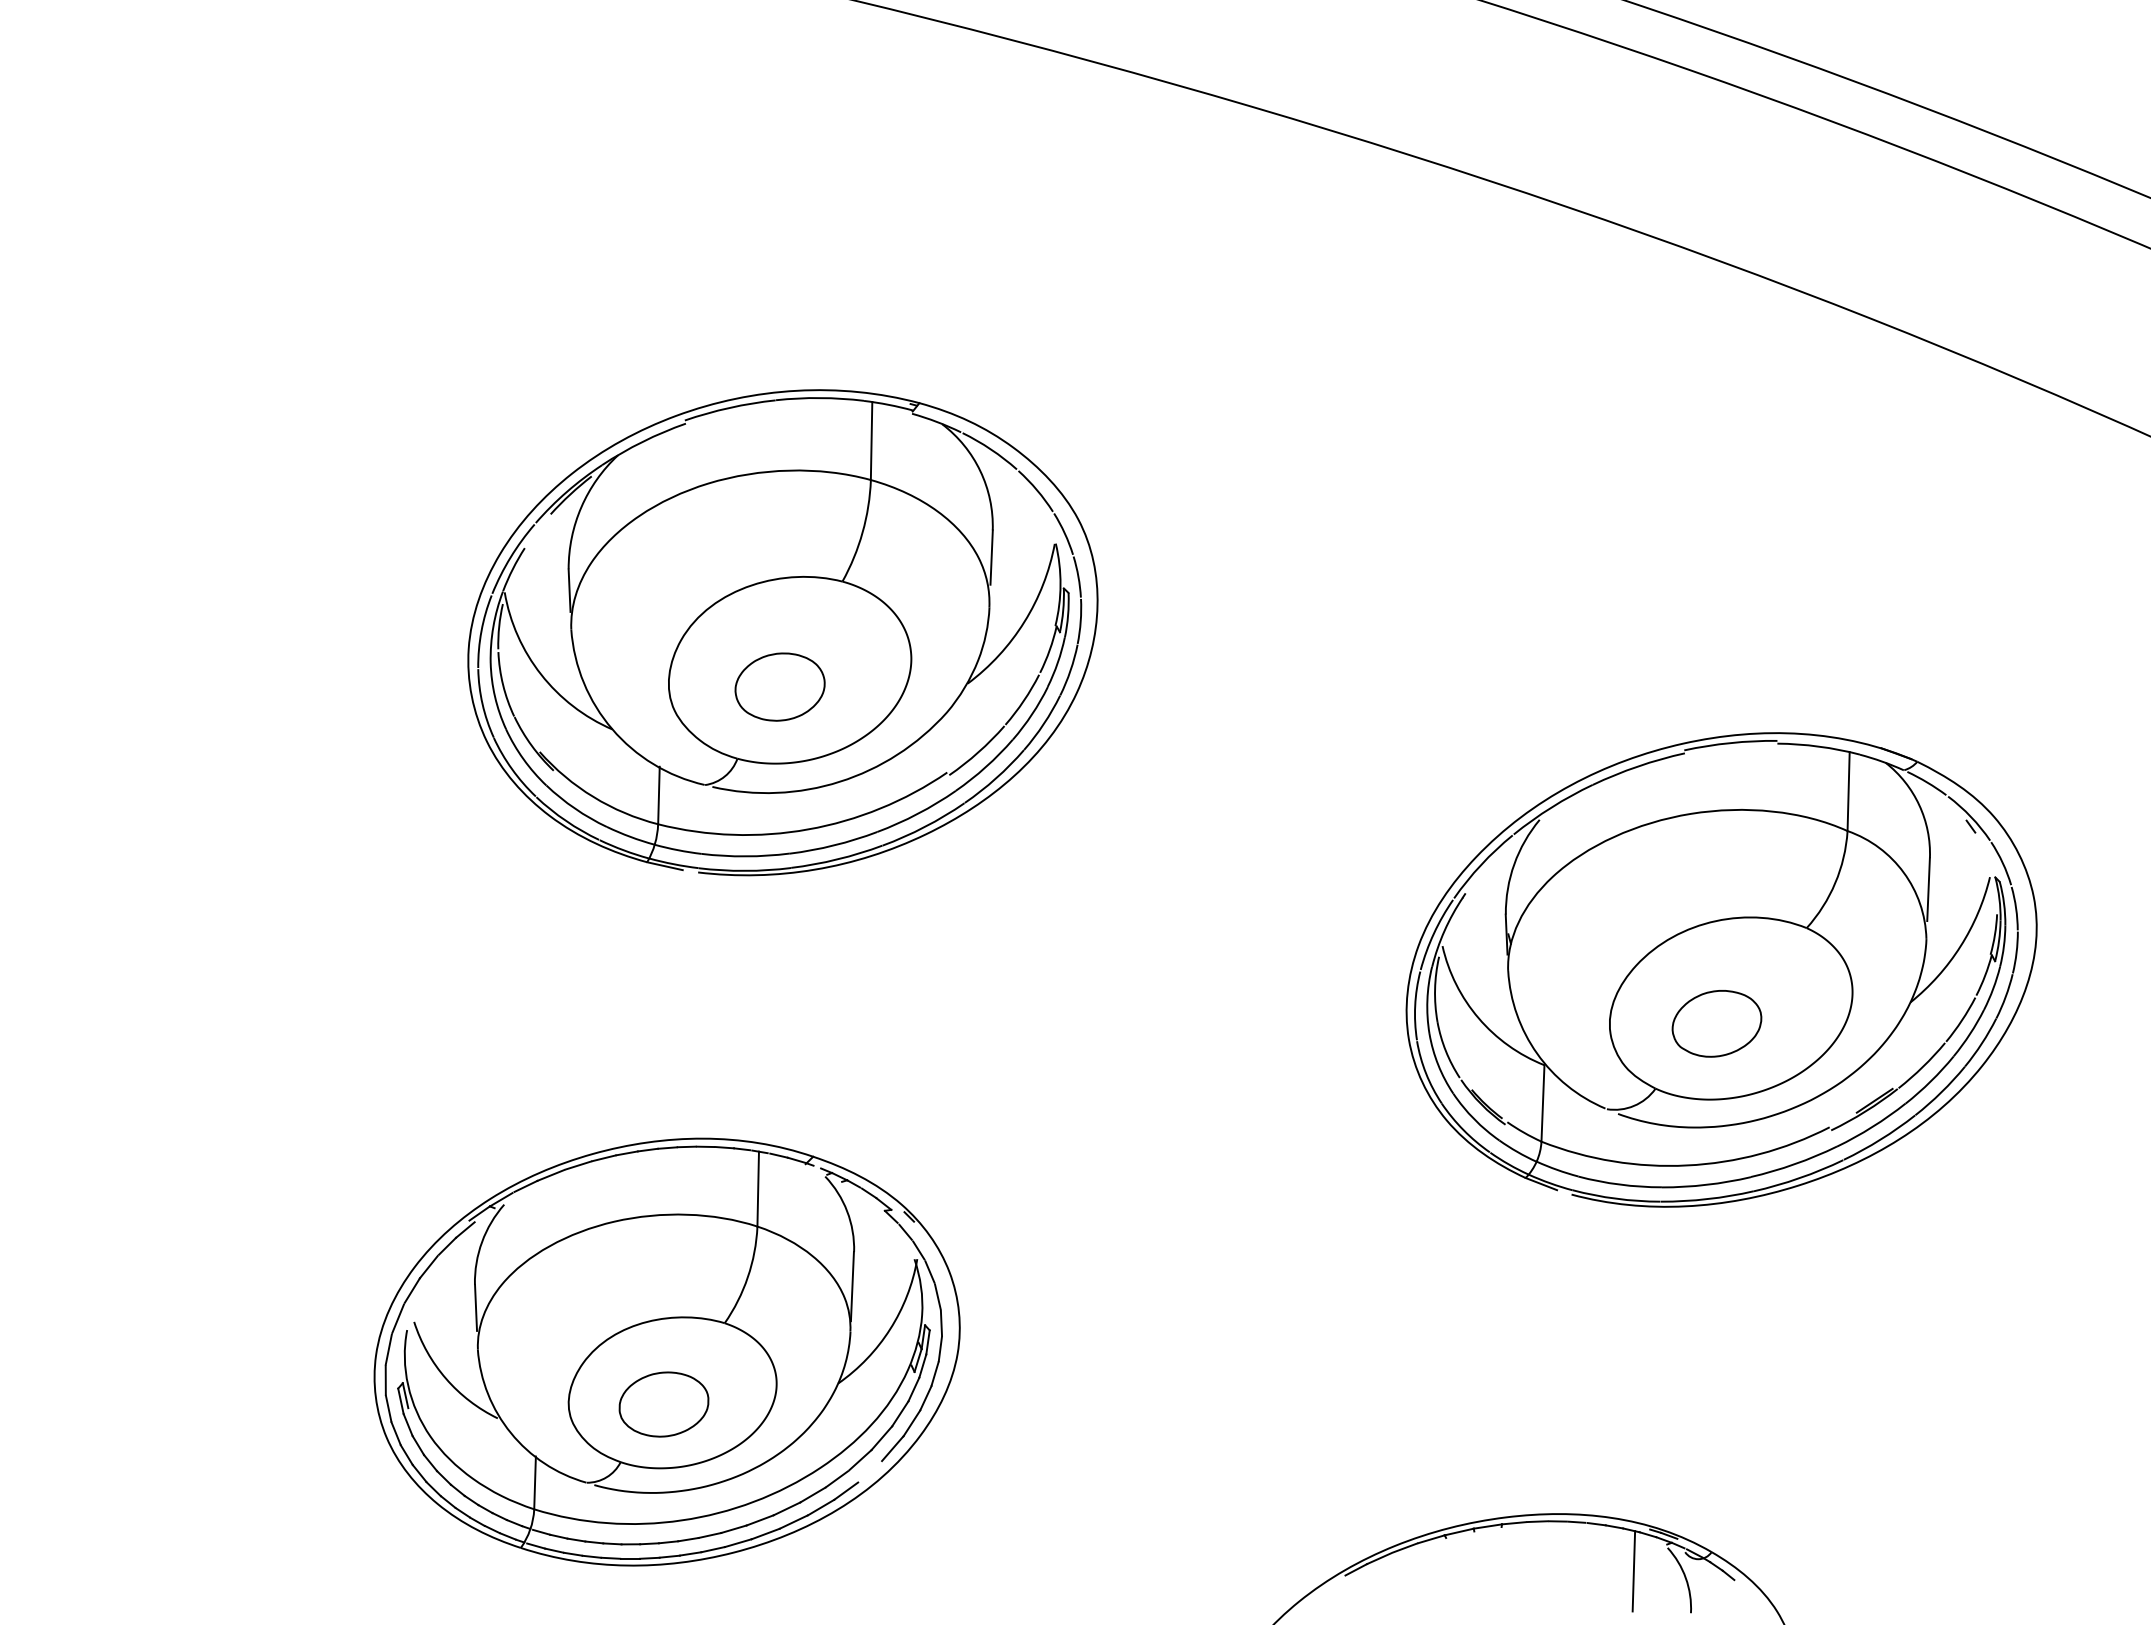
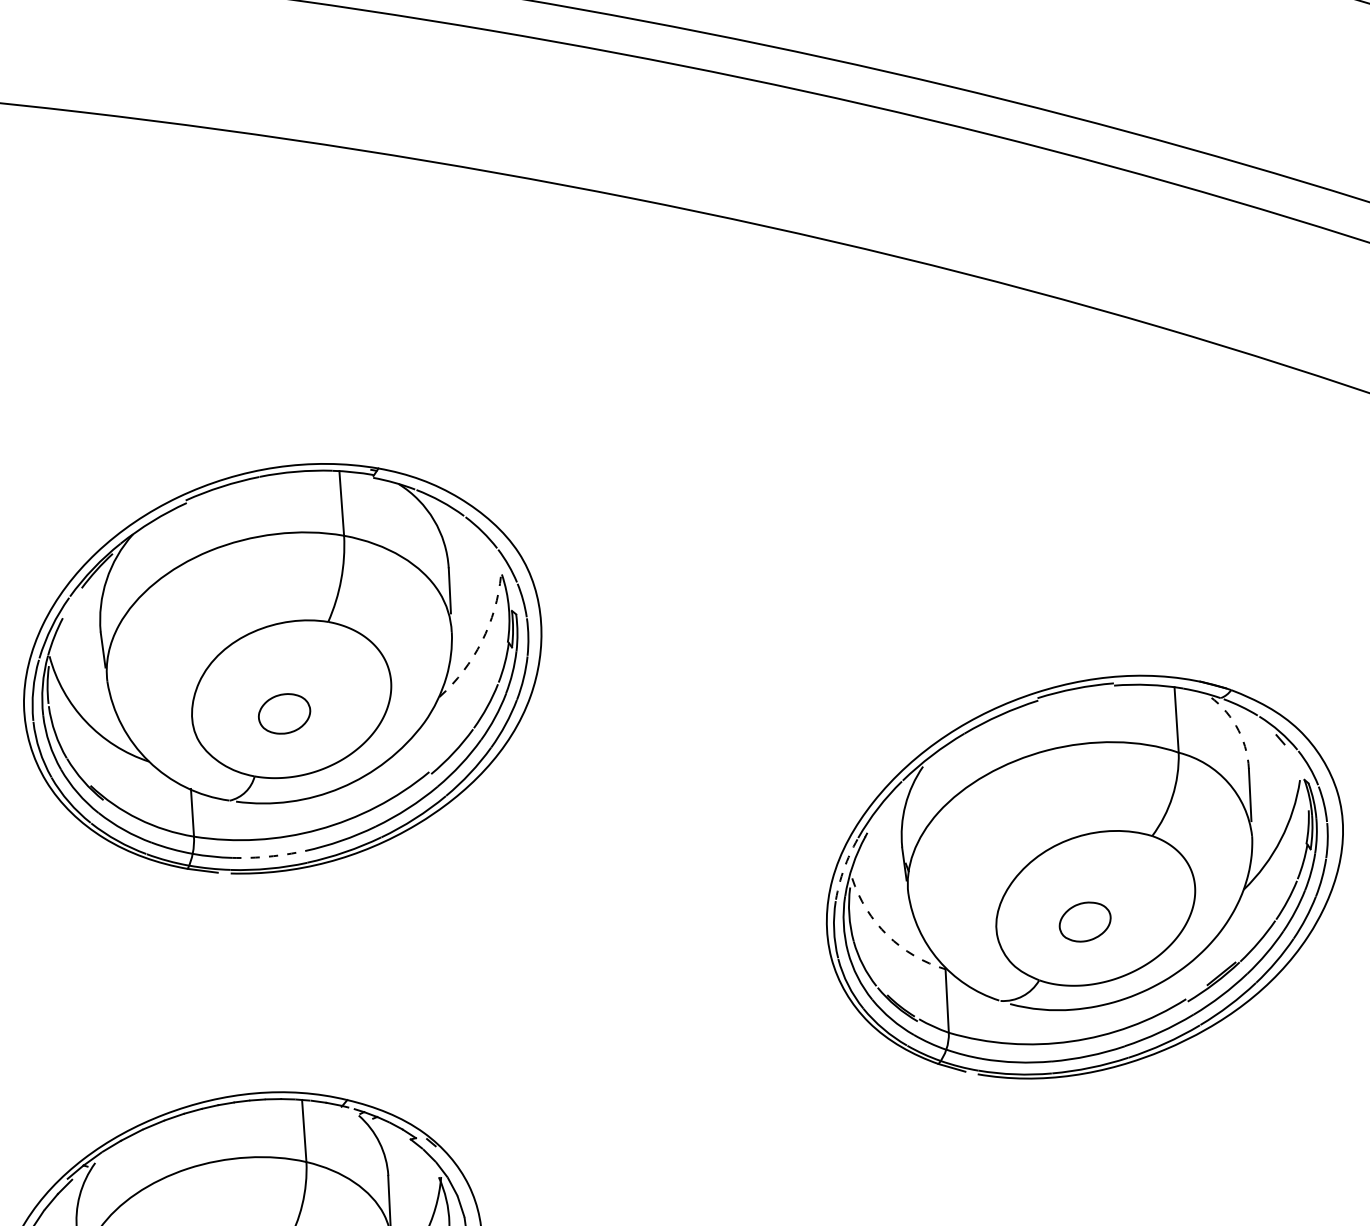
arc: (1024, 621) -> (481, 641), solid -> dashed
part: (779, 686) -> (284, 713), size x0.7
arc: (1919, 805) -> (1236, 726), solid -> dashed
arc: (745, 856) -> (268, 856), solid -> dashed
arc: (1433, 933) -> (843, 868), solid -> dashed
arc: (1478, 1018) -> (887, 935), solid -> dashed
part: (1716, 1023) -> (1084, 921), size x0.7

